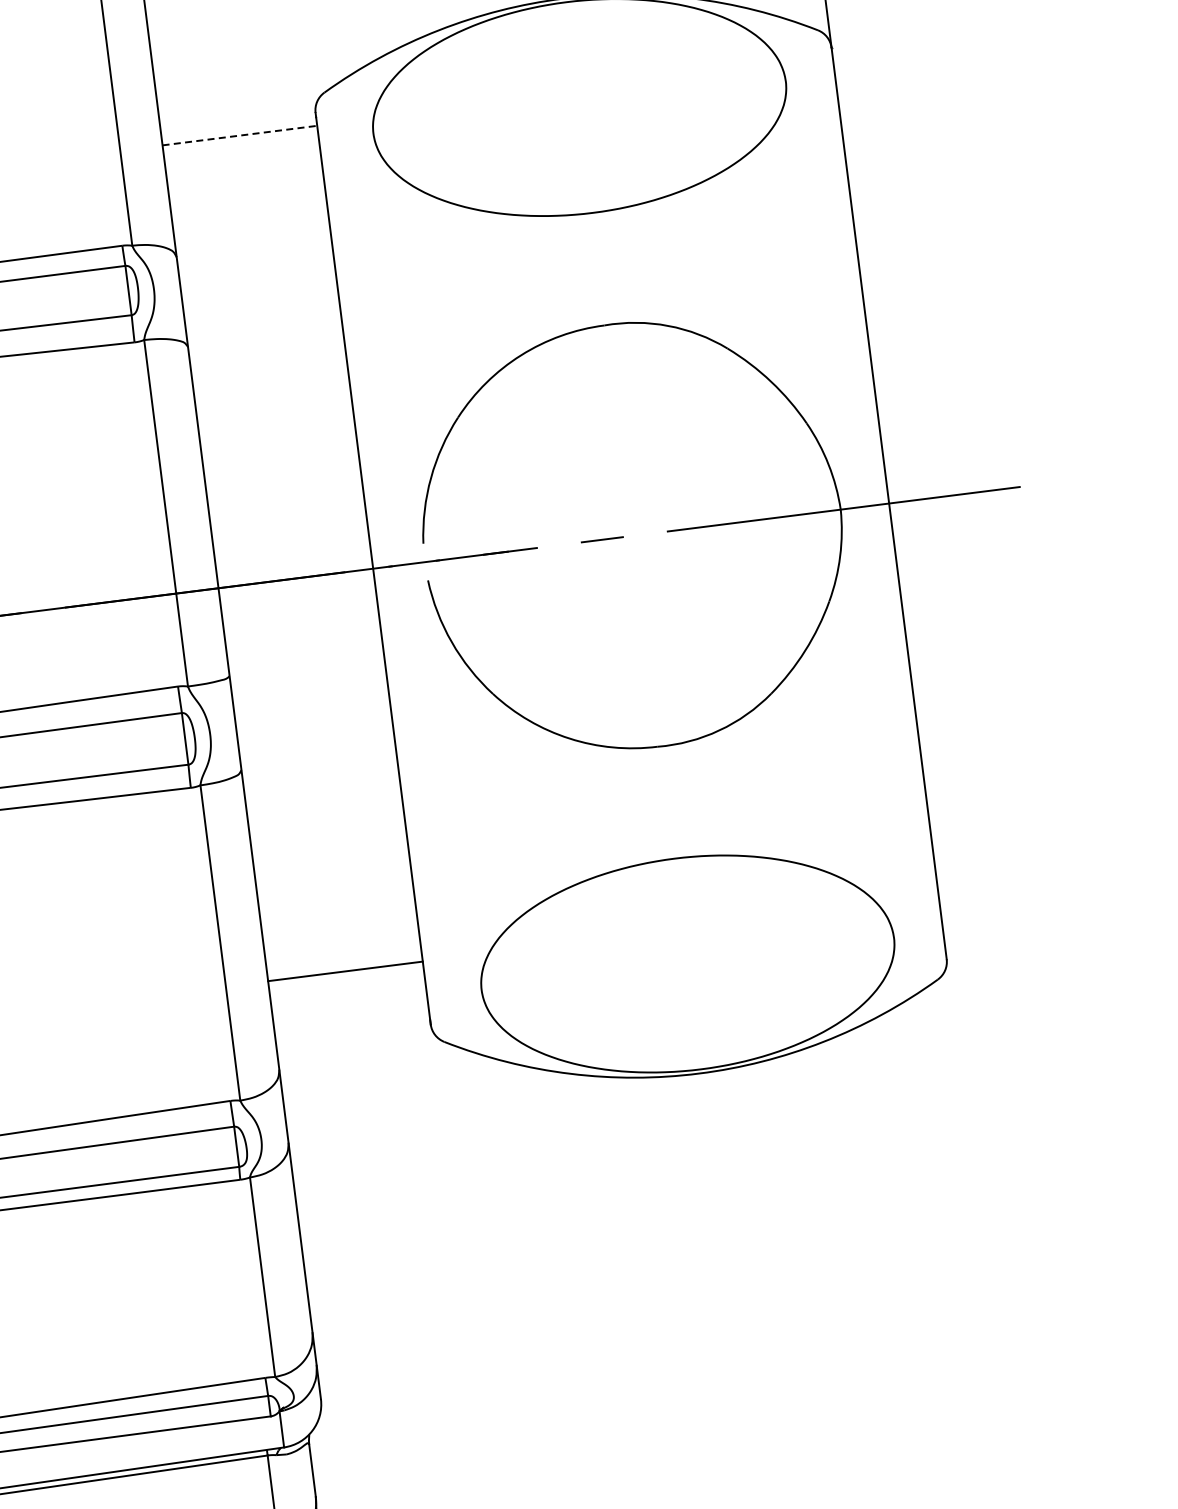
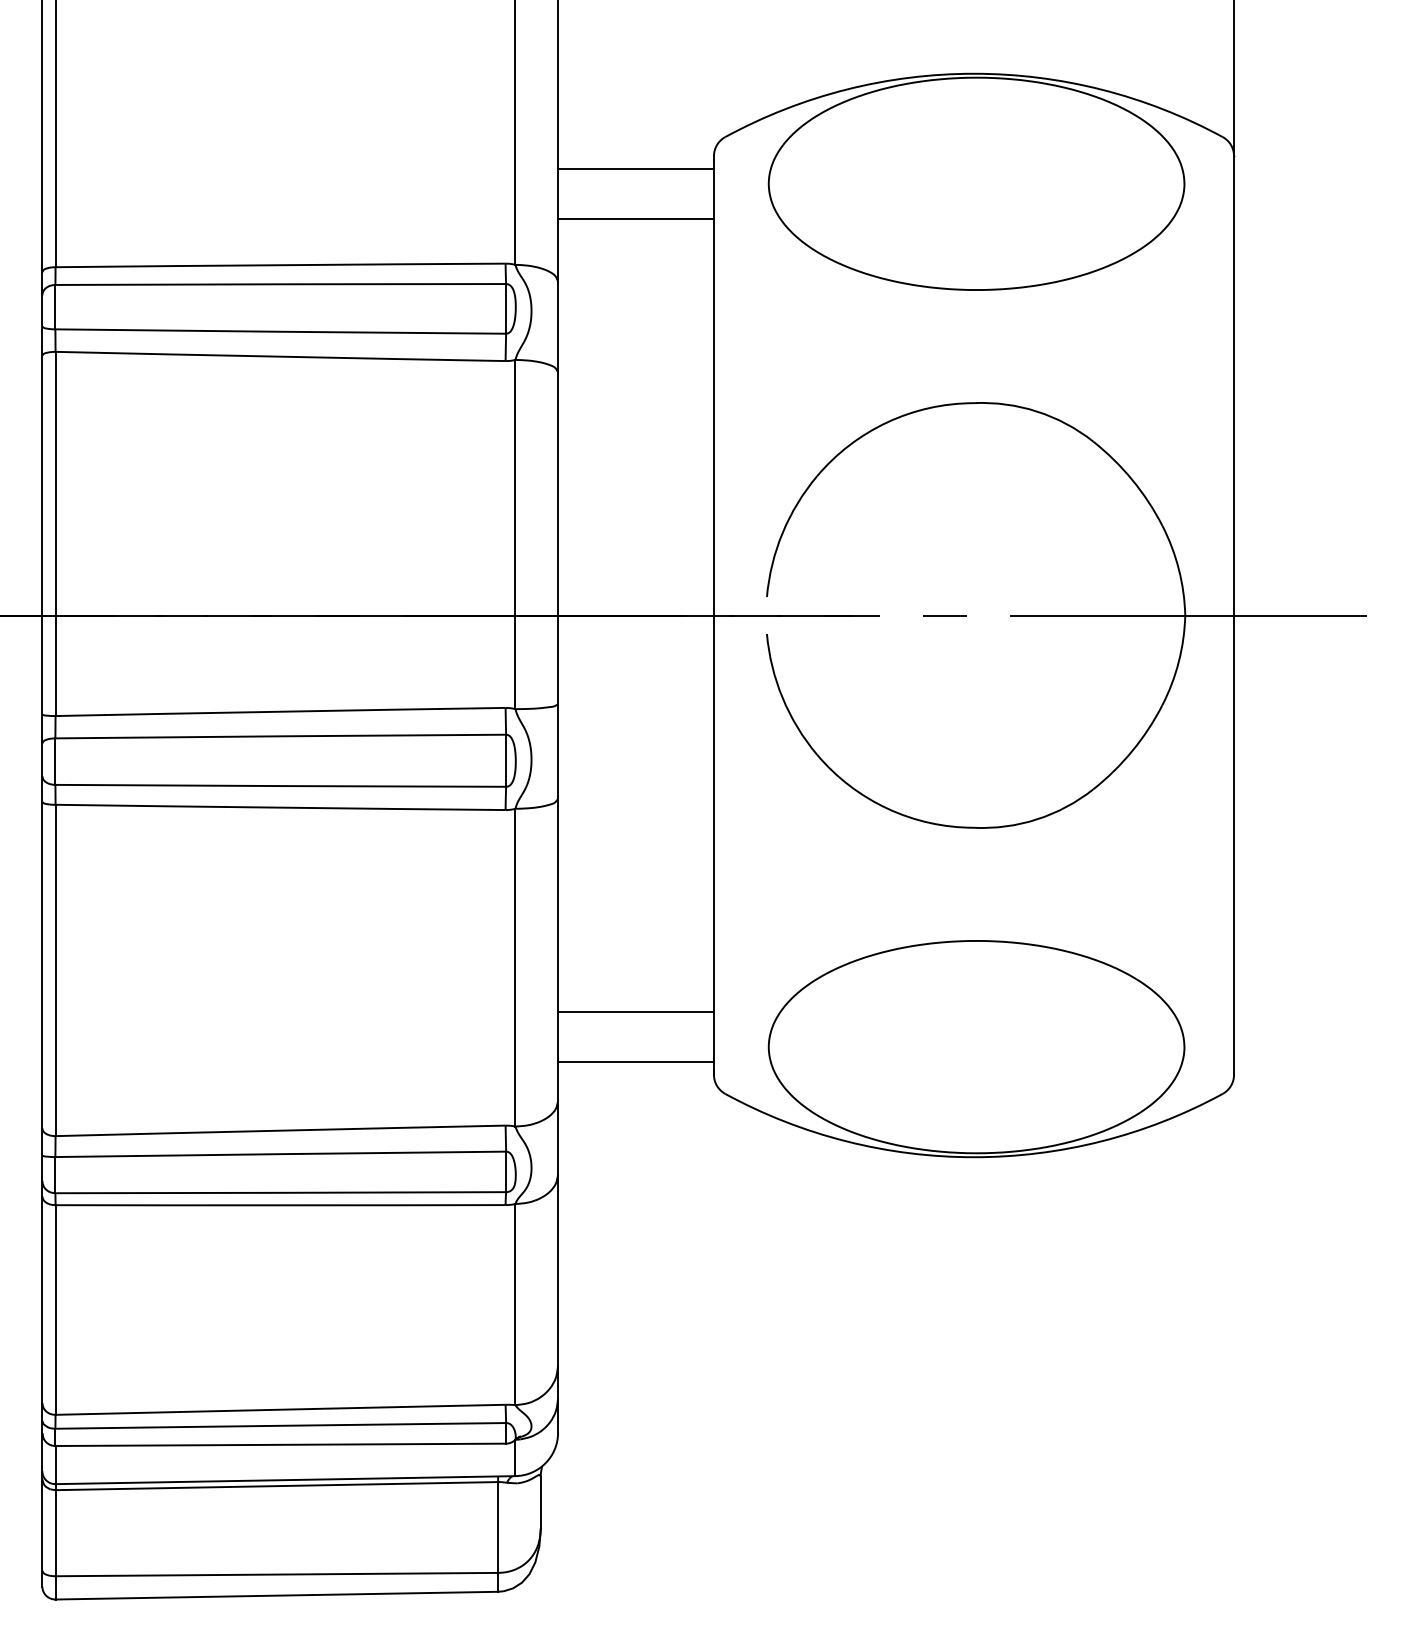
line: (240, 135) -> (636, 169), dashed -> solid
line: (245, 185) -> (635, 219), added
line: (351, 1021) -> (635, 1061), added

